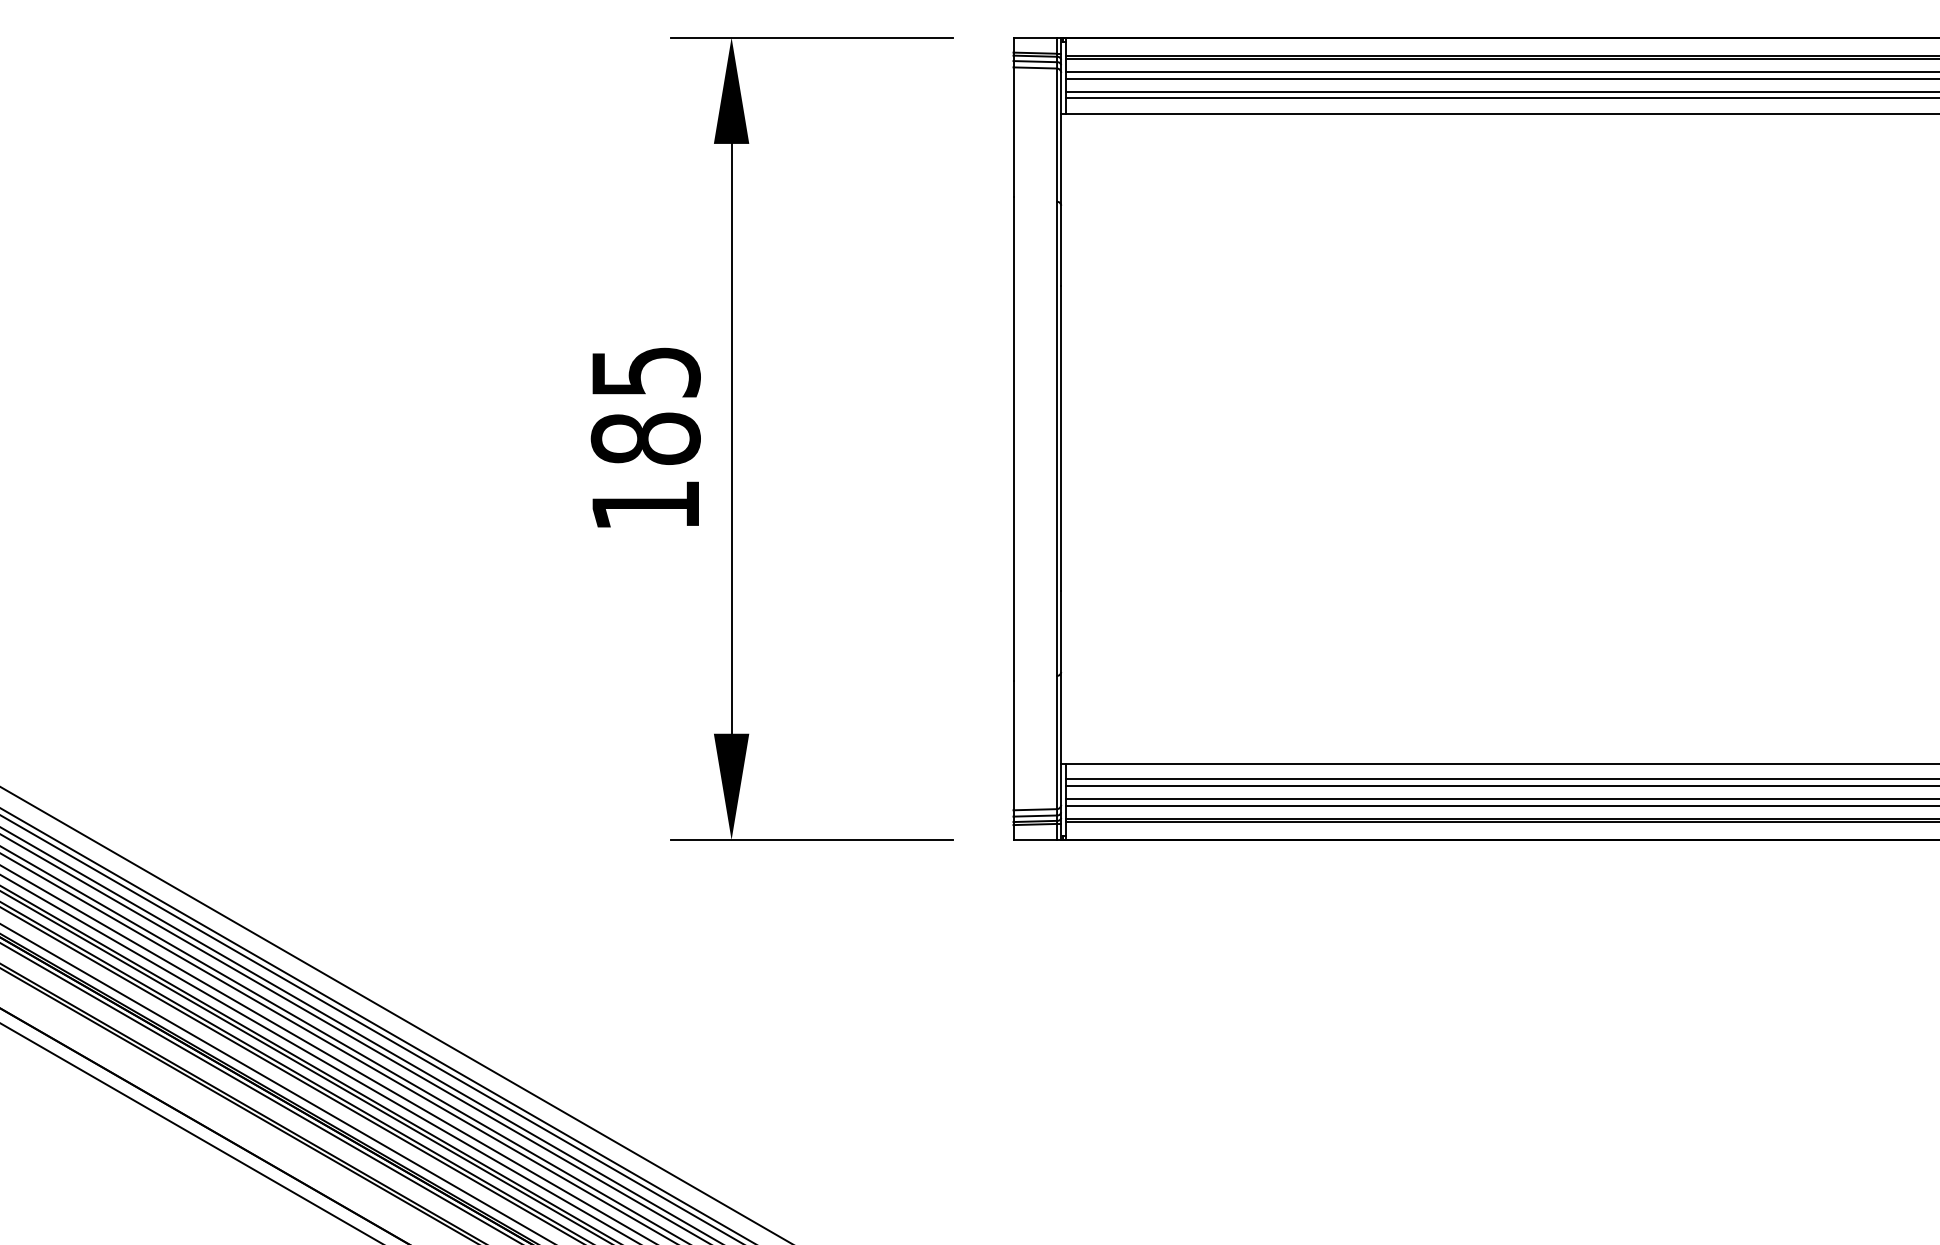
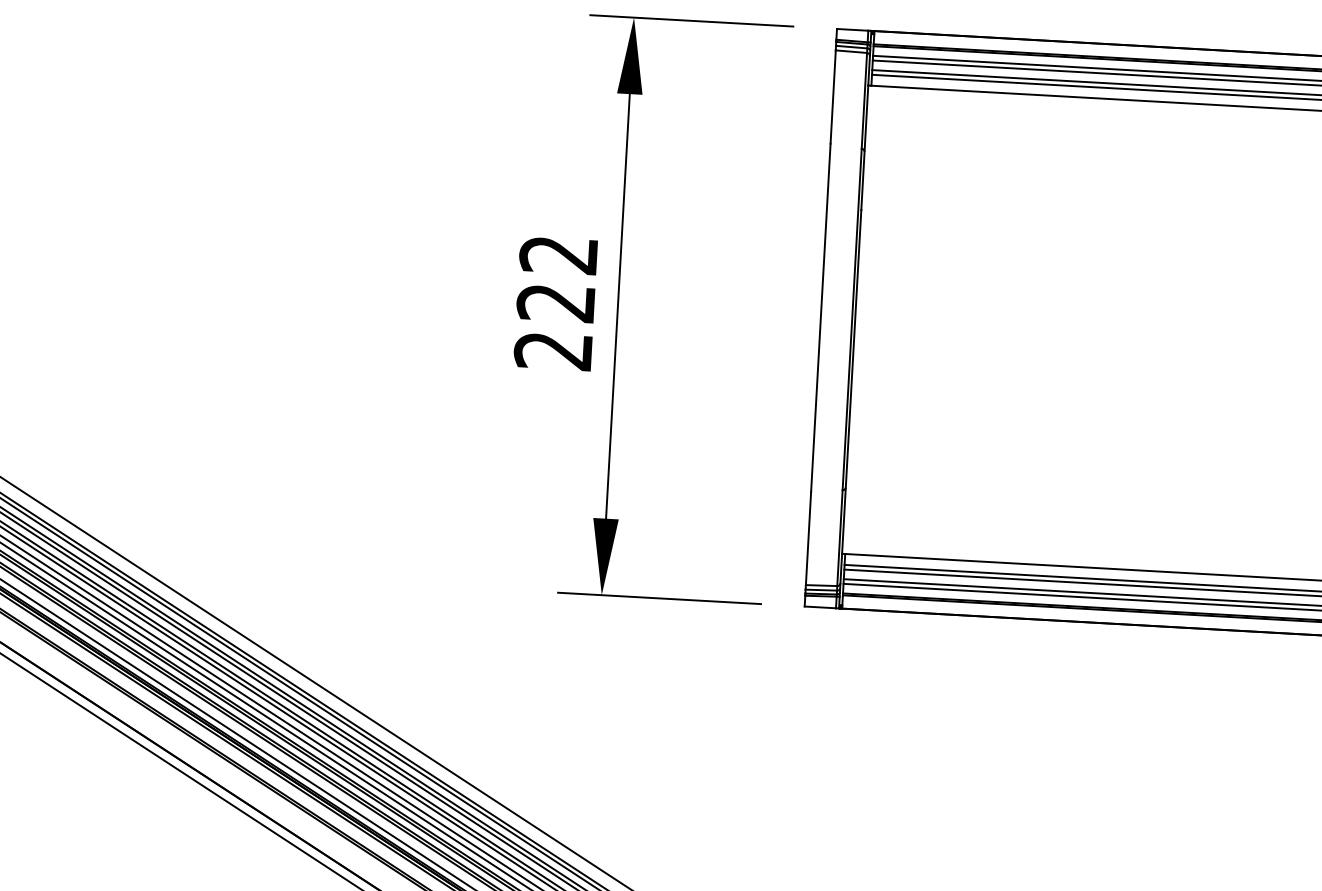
text: (645, 439) -> (555, 303), 185 -> 222

